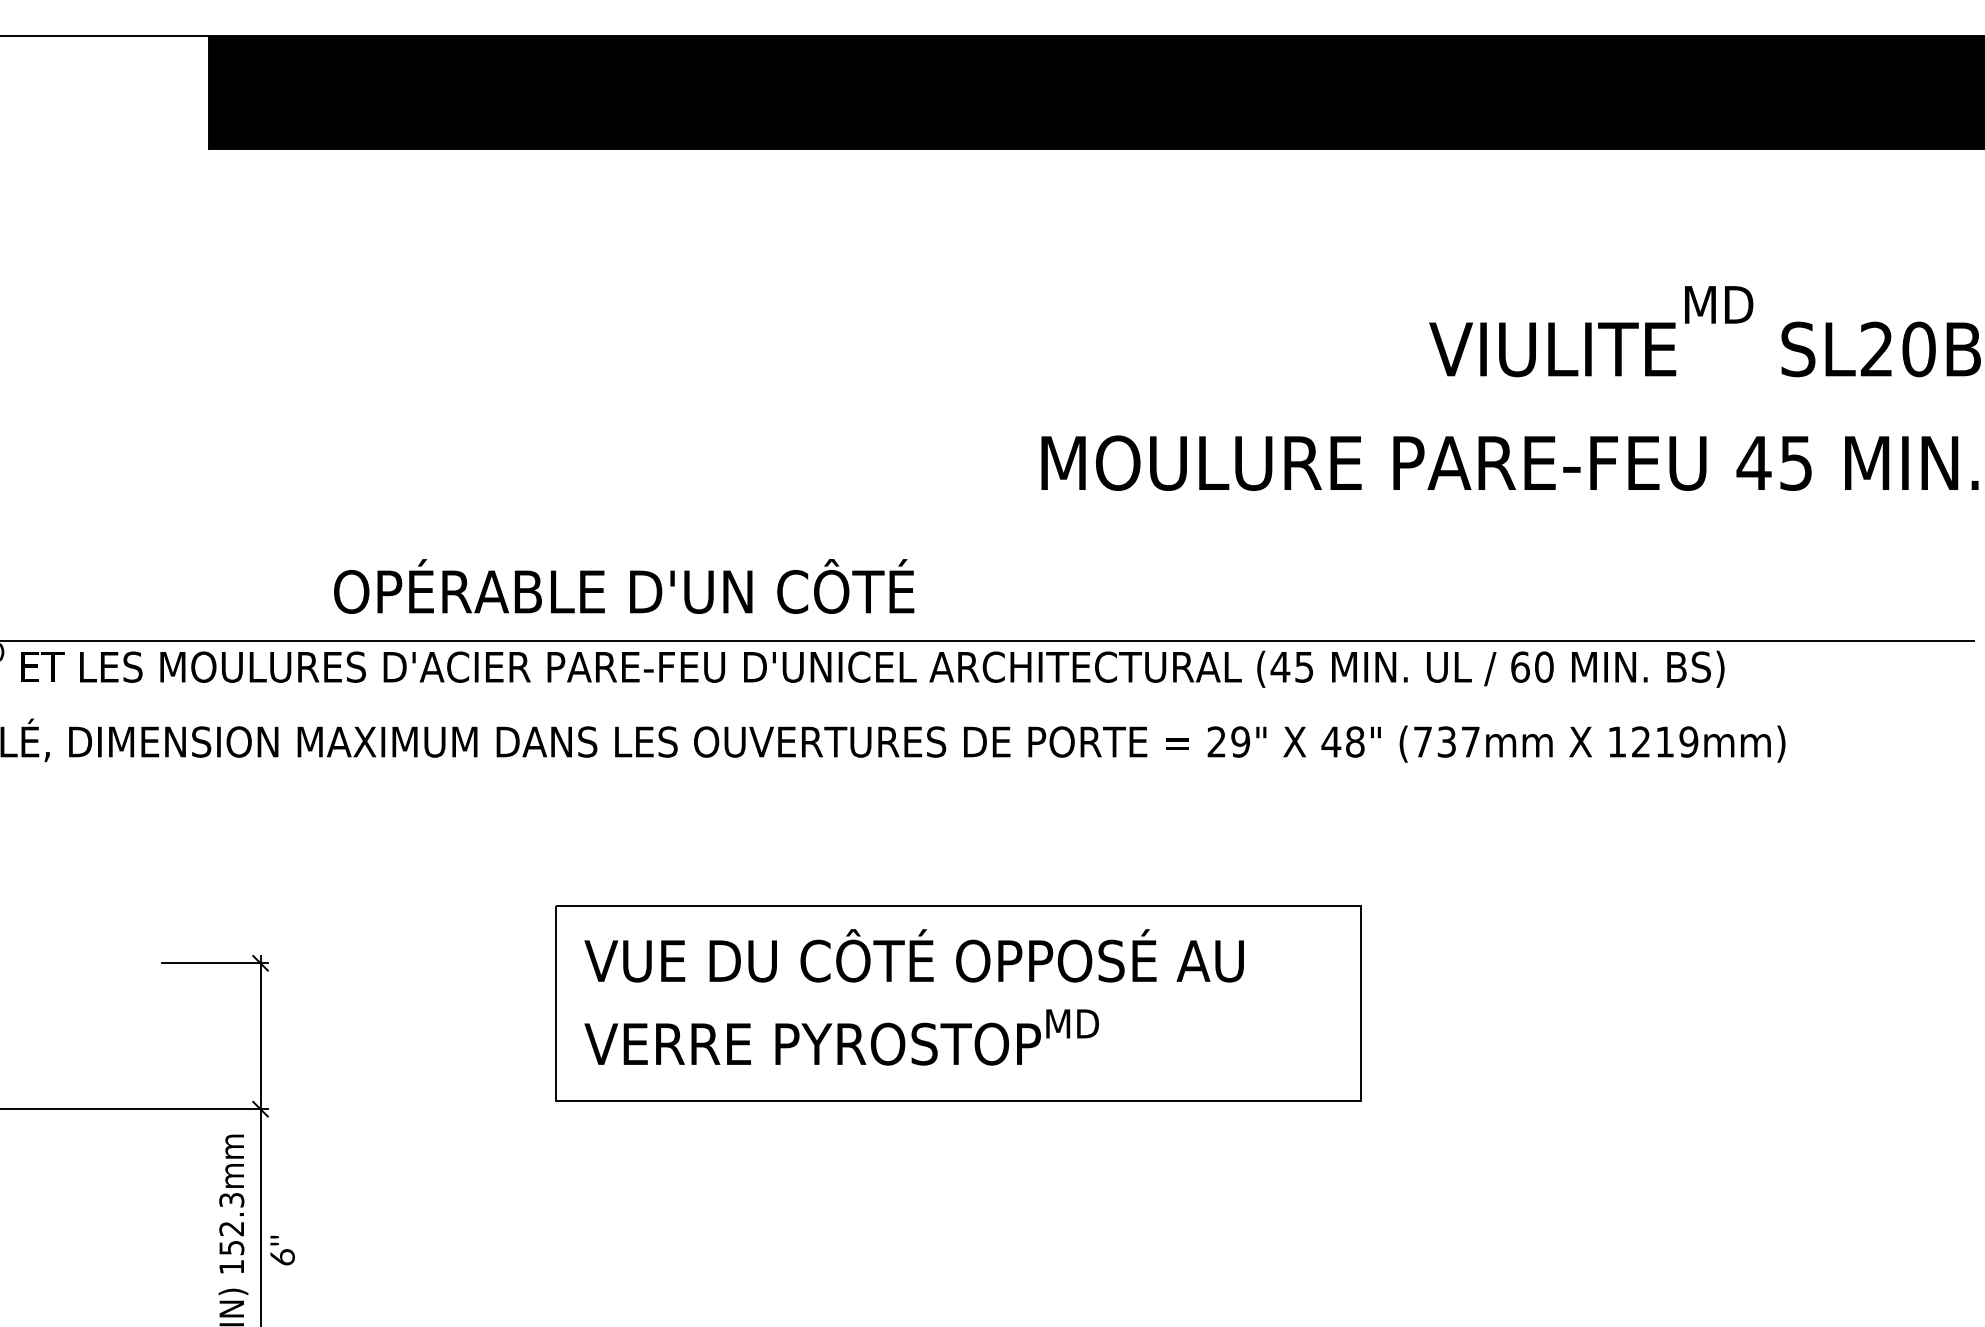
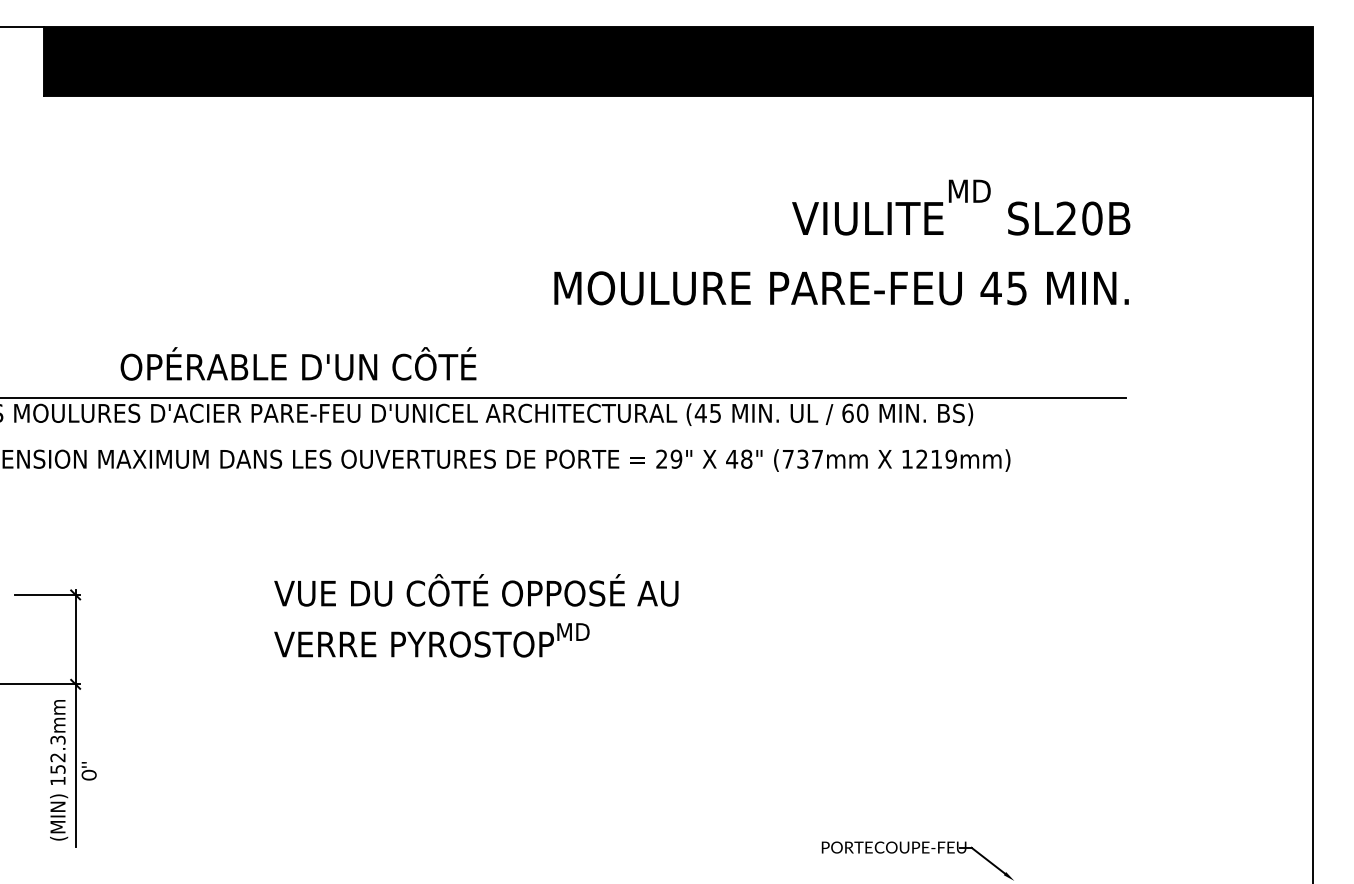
part: (958, 1003) -> (503, 619), removed
text: (281, 1256) -> (88, 774), 6''\f] -> 0''\f]

